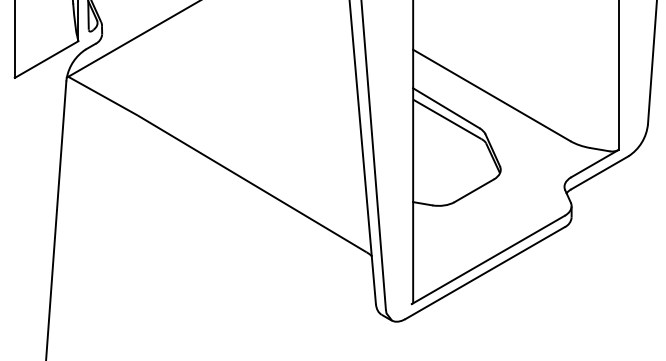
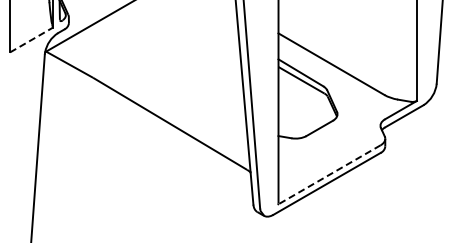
line: (46, 60) -> (31, 40), solid -> dashed
line: (488, 260) -> (329, 175), solid -> dashed

